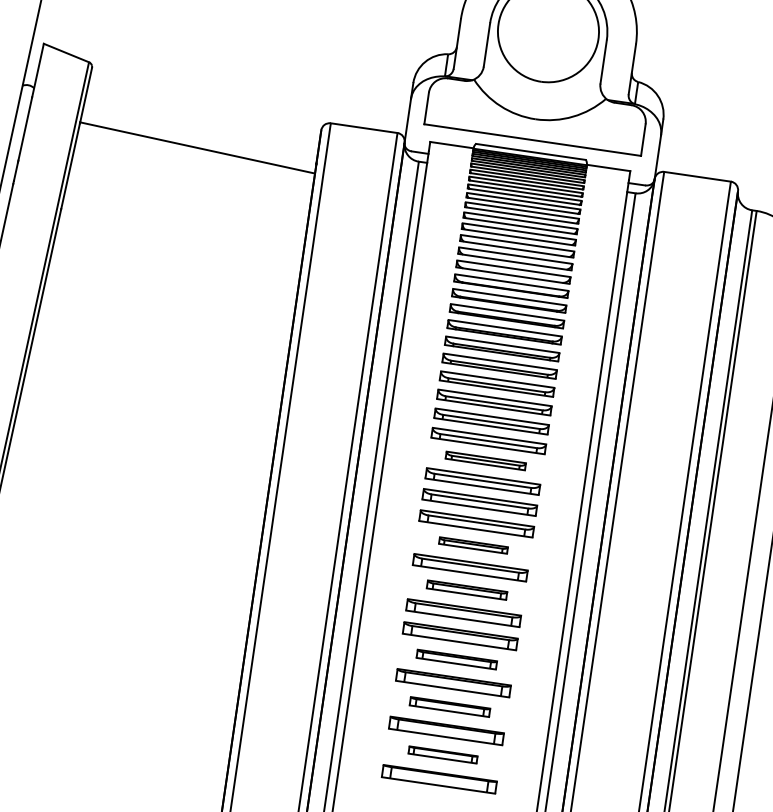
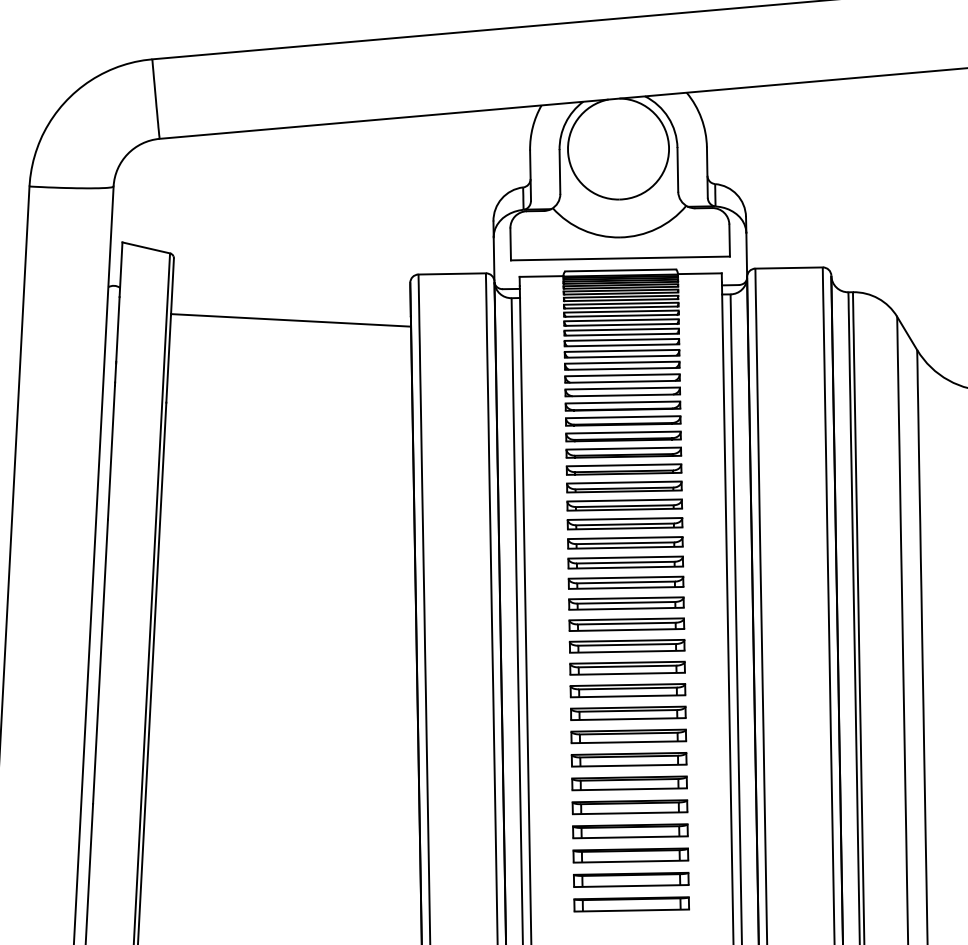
part: (485, 460) -> (625, 582), size x1.43
part: (473, 544) -> (627, 667), size x1.67
part: (467, 589) -> (628, 712), size x1.43
part: (456, 659) -> (629, 783), size x1.43
part: (450, 707) -> (630, 831), size x1.43
part: (443, 754) -> (631, 879), size x1.67

